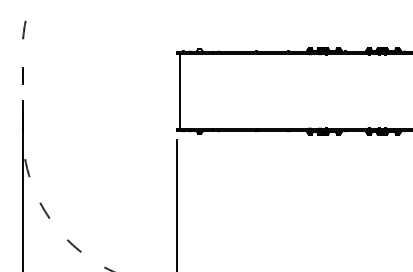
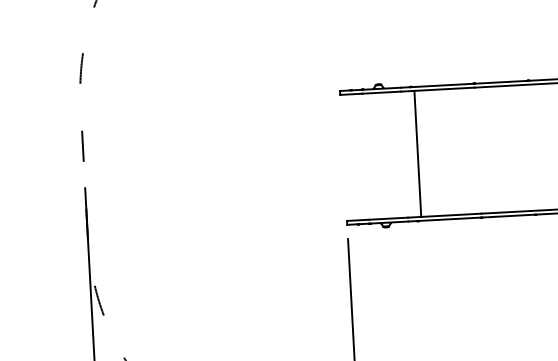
line: (179, 91) -> (417, 154), moved

